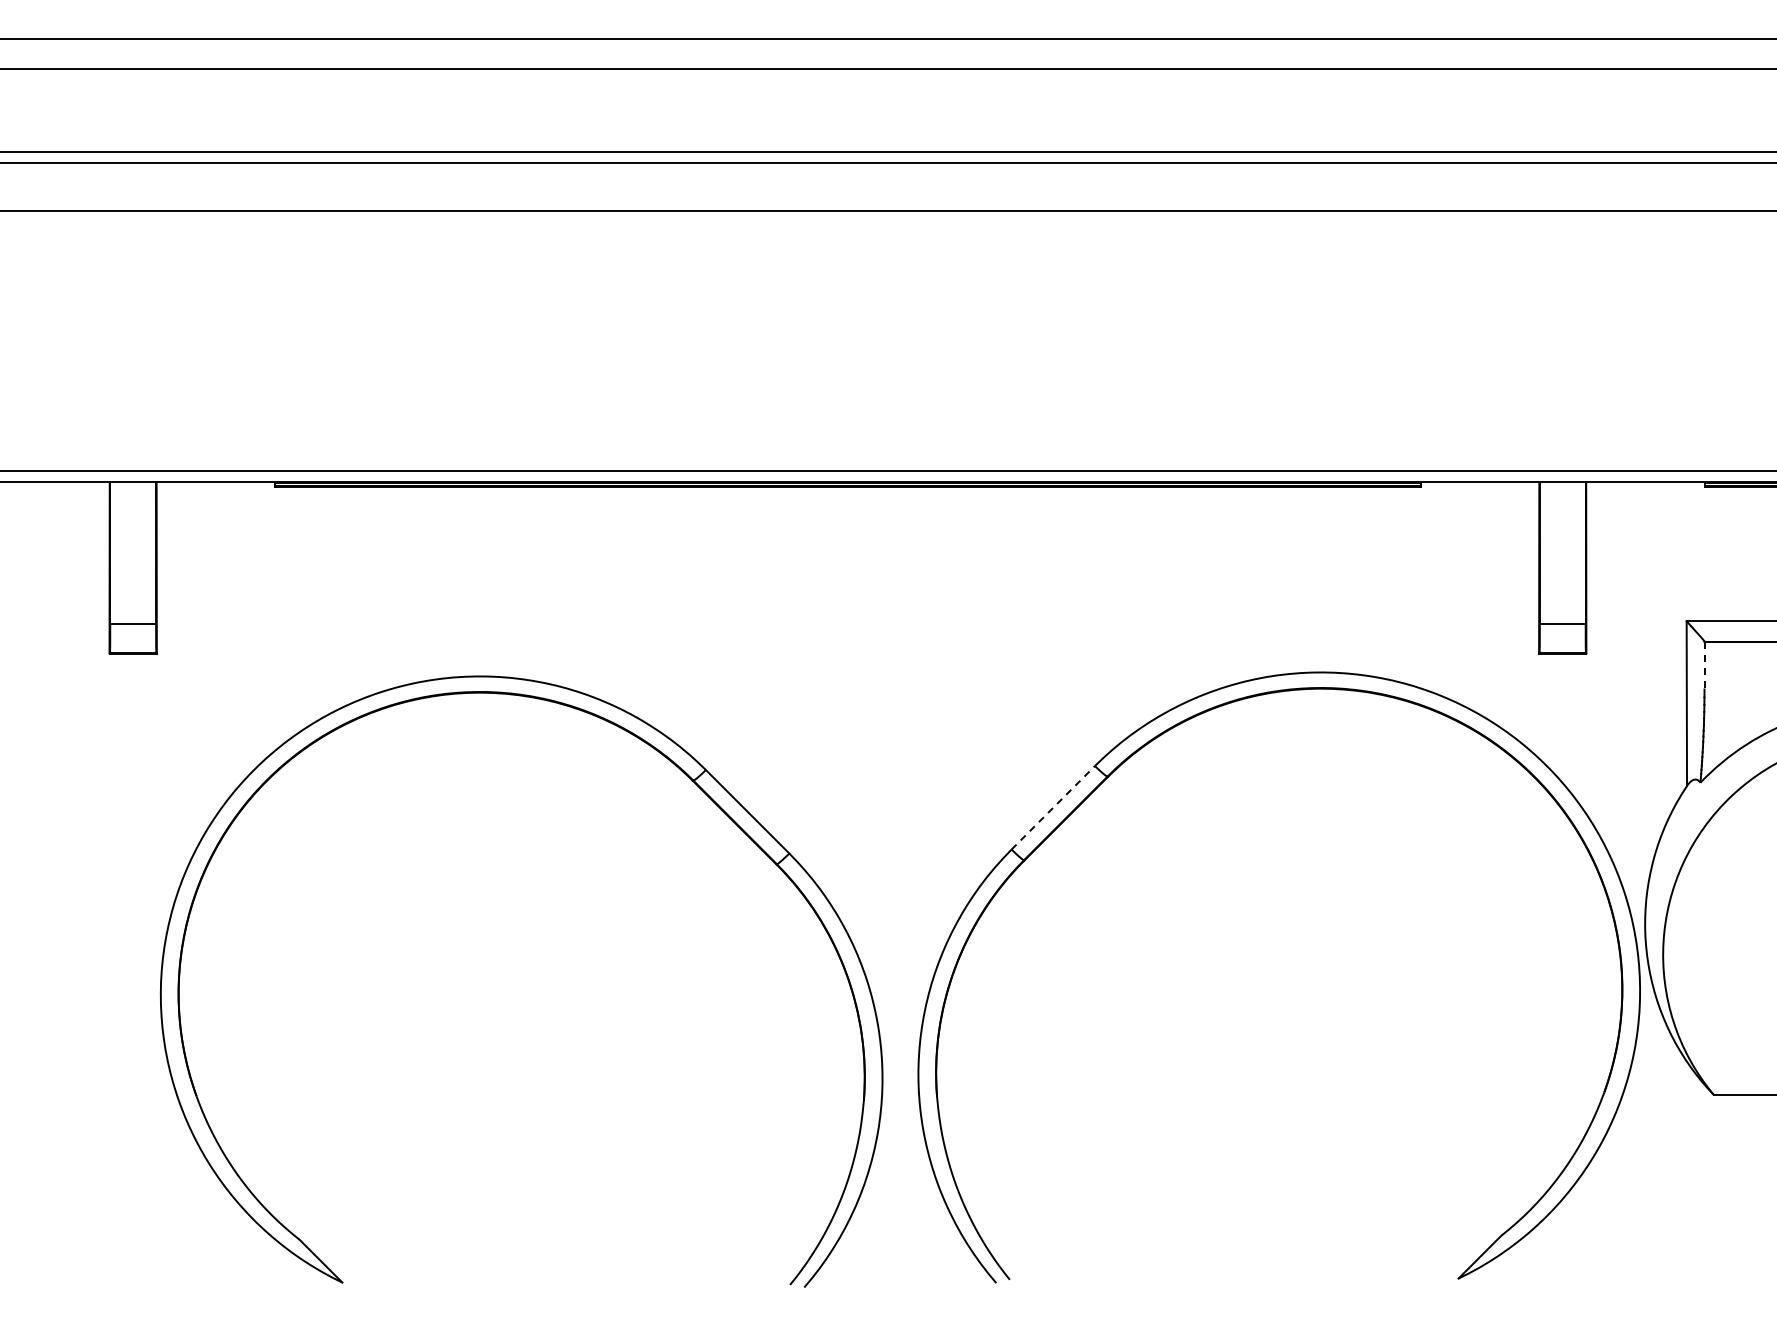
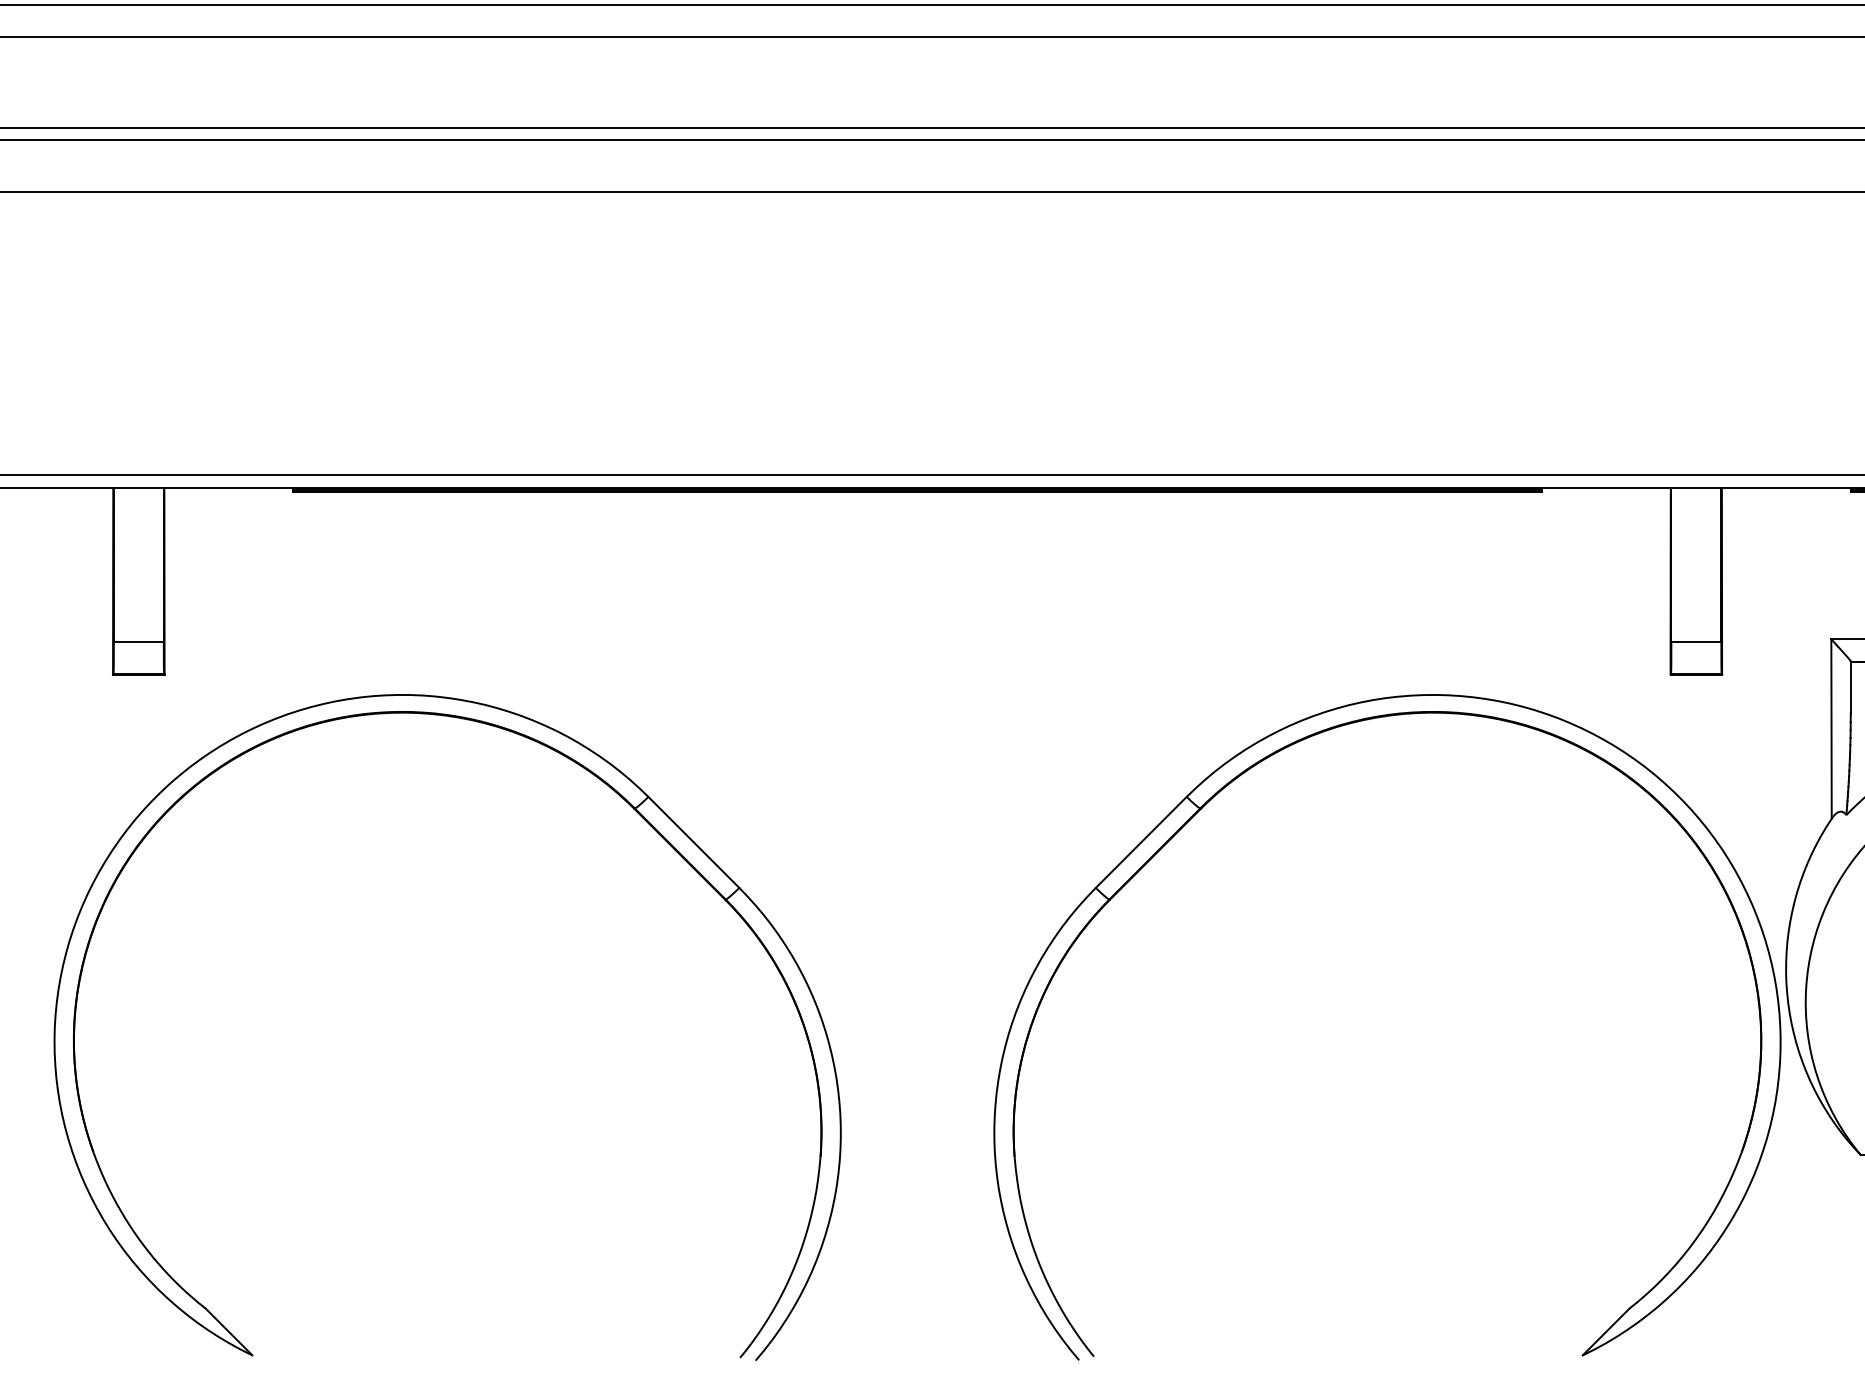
line: (1704, 665) -> (1850, 687), dashed -> solid
part: (706, 795) -> (649, 824), moved
line: (1053, 807) -> (1141, 842), dashed -> solid

